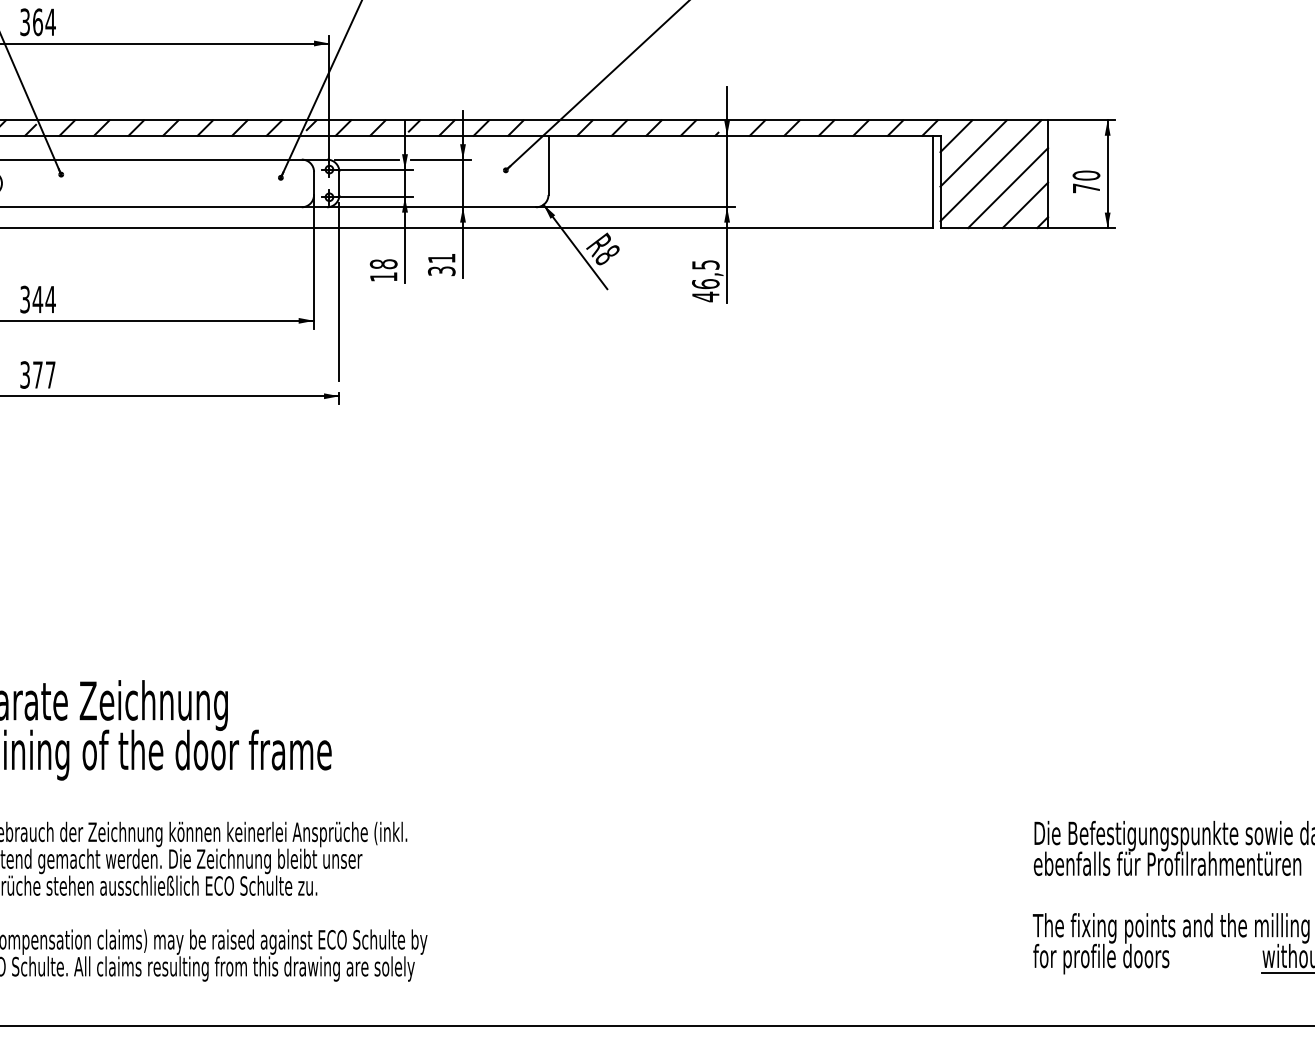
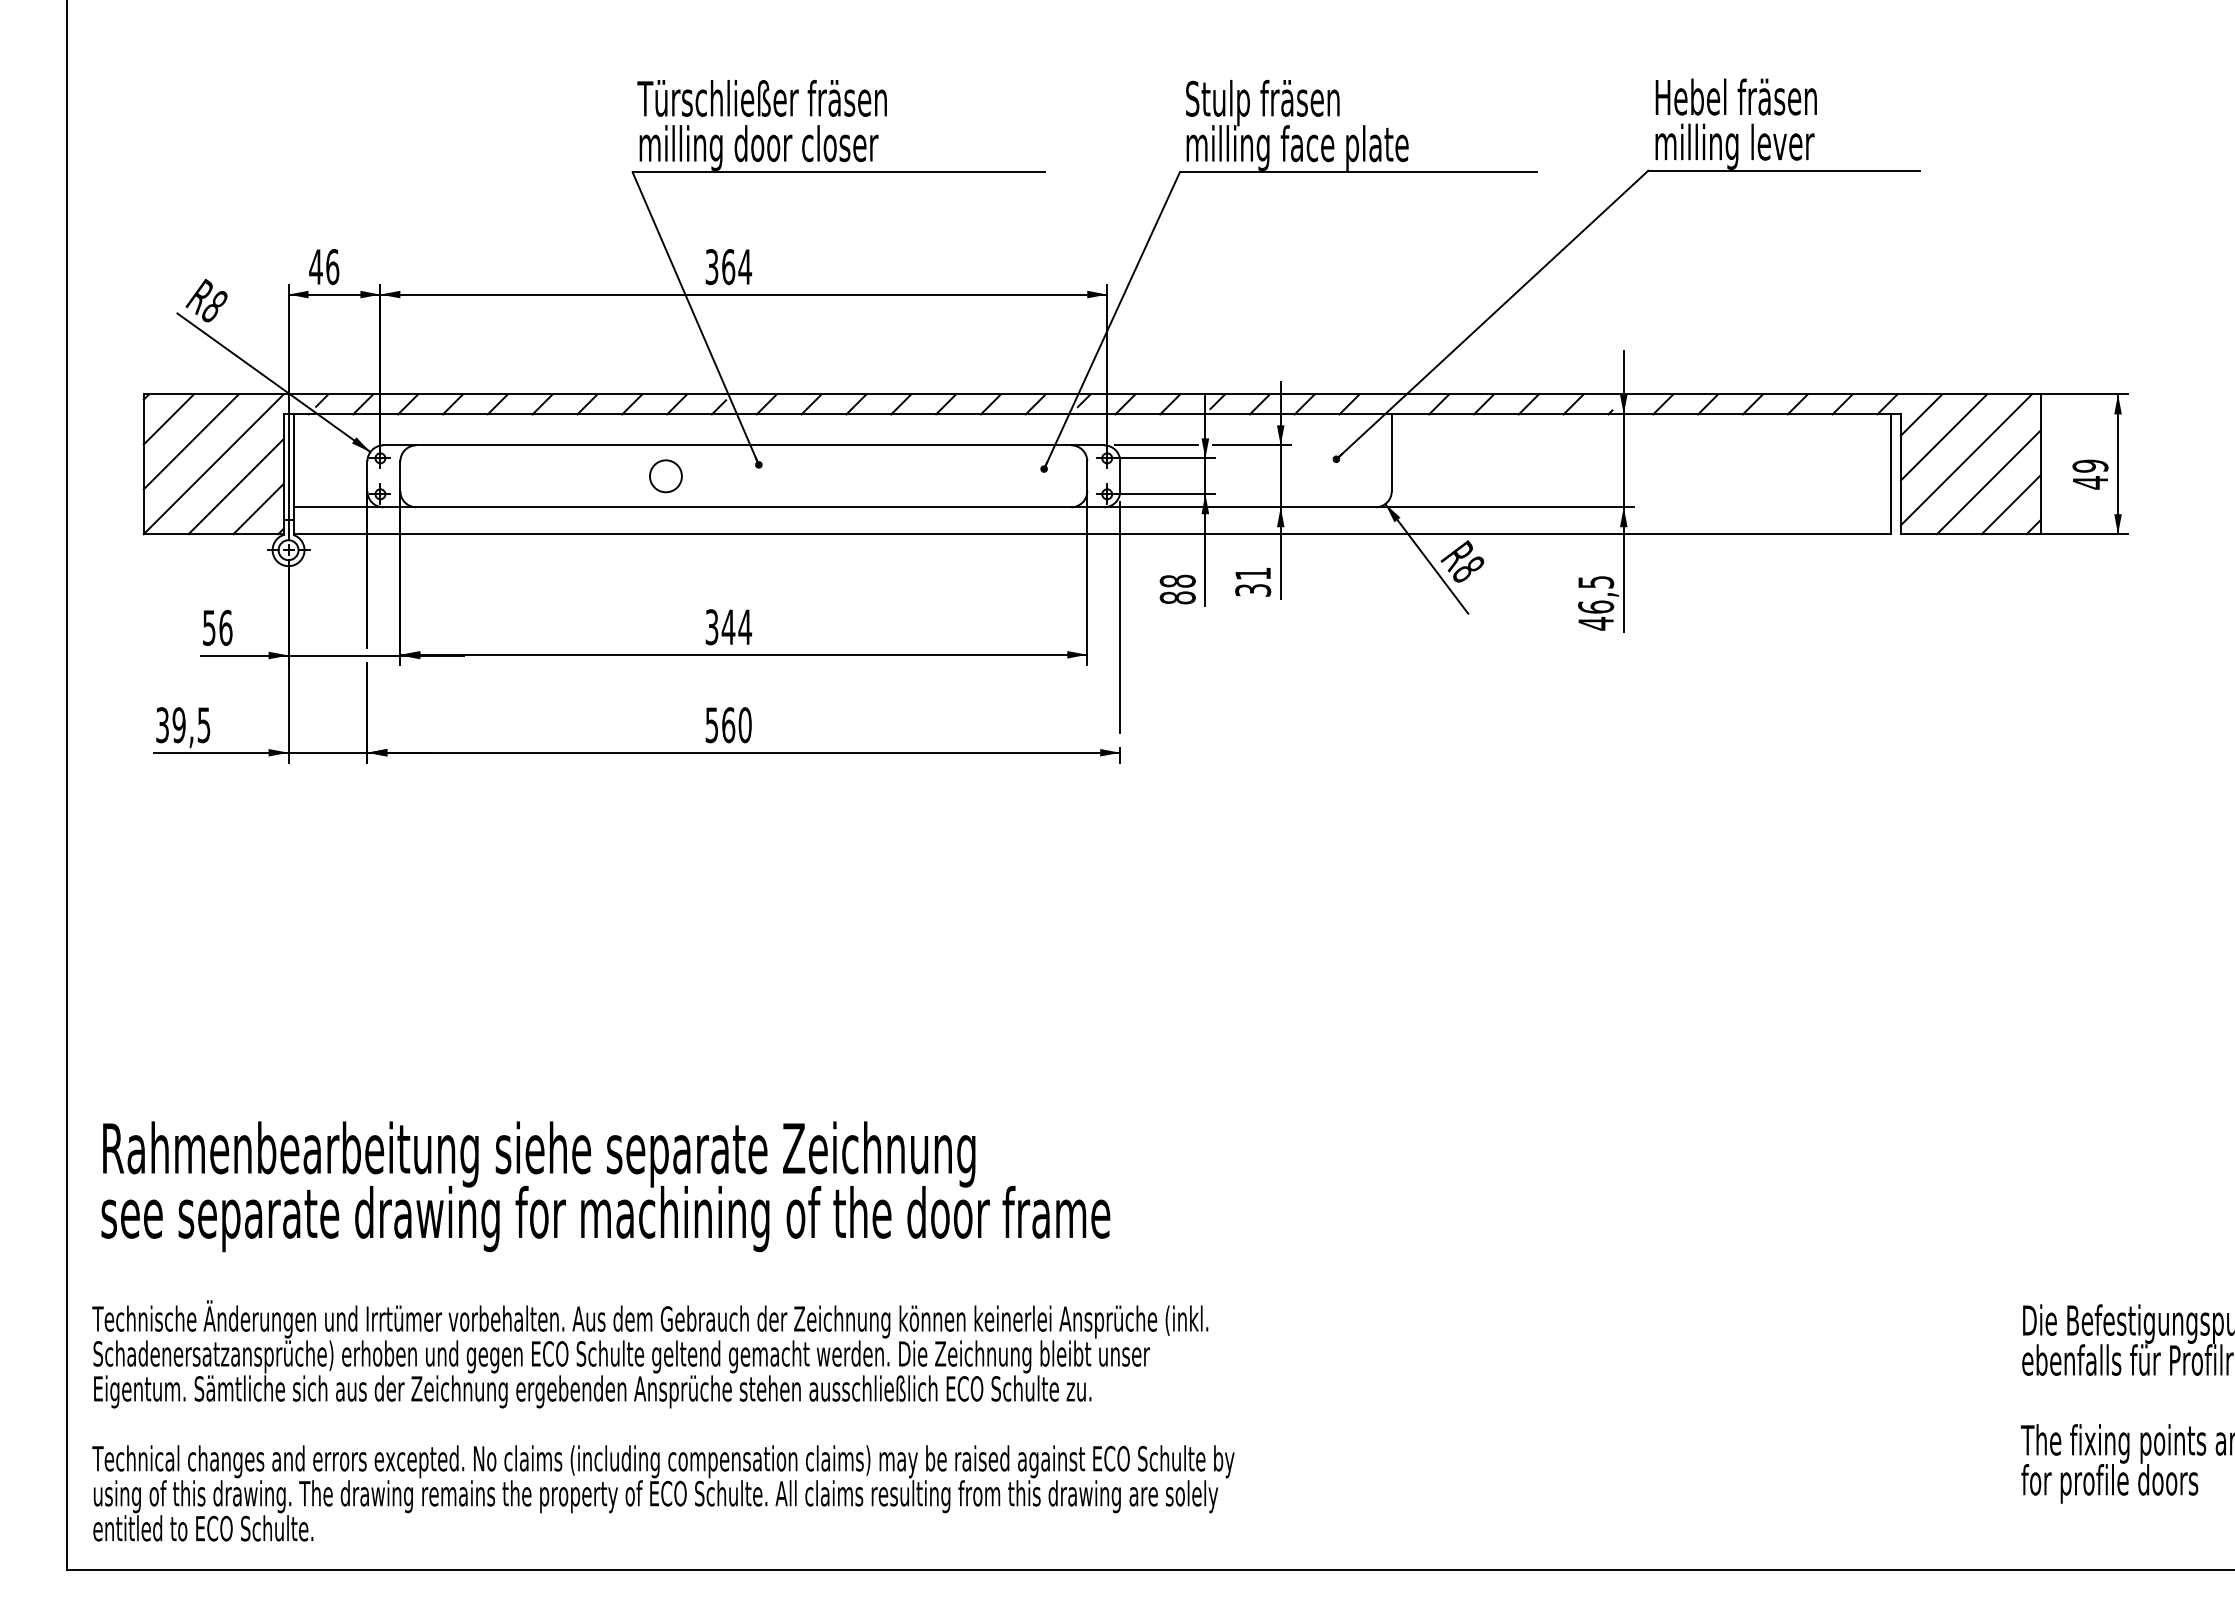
text: (1086, 182) -> (2090, 474), 70 -> 49
text: (383, 276) -> (1177, 597), 18 -> 88
text: (37, 375) -> (728, 725), 377 -> 560

